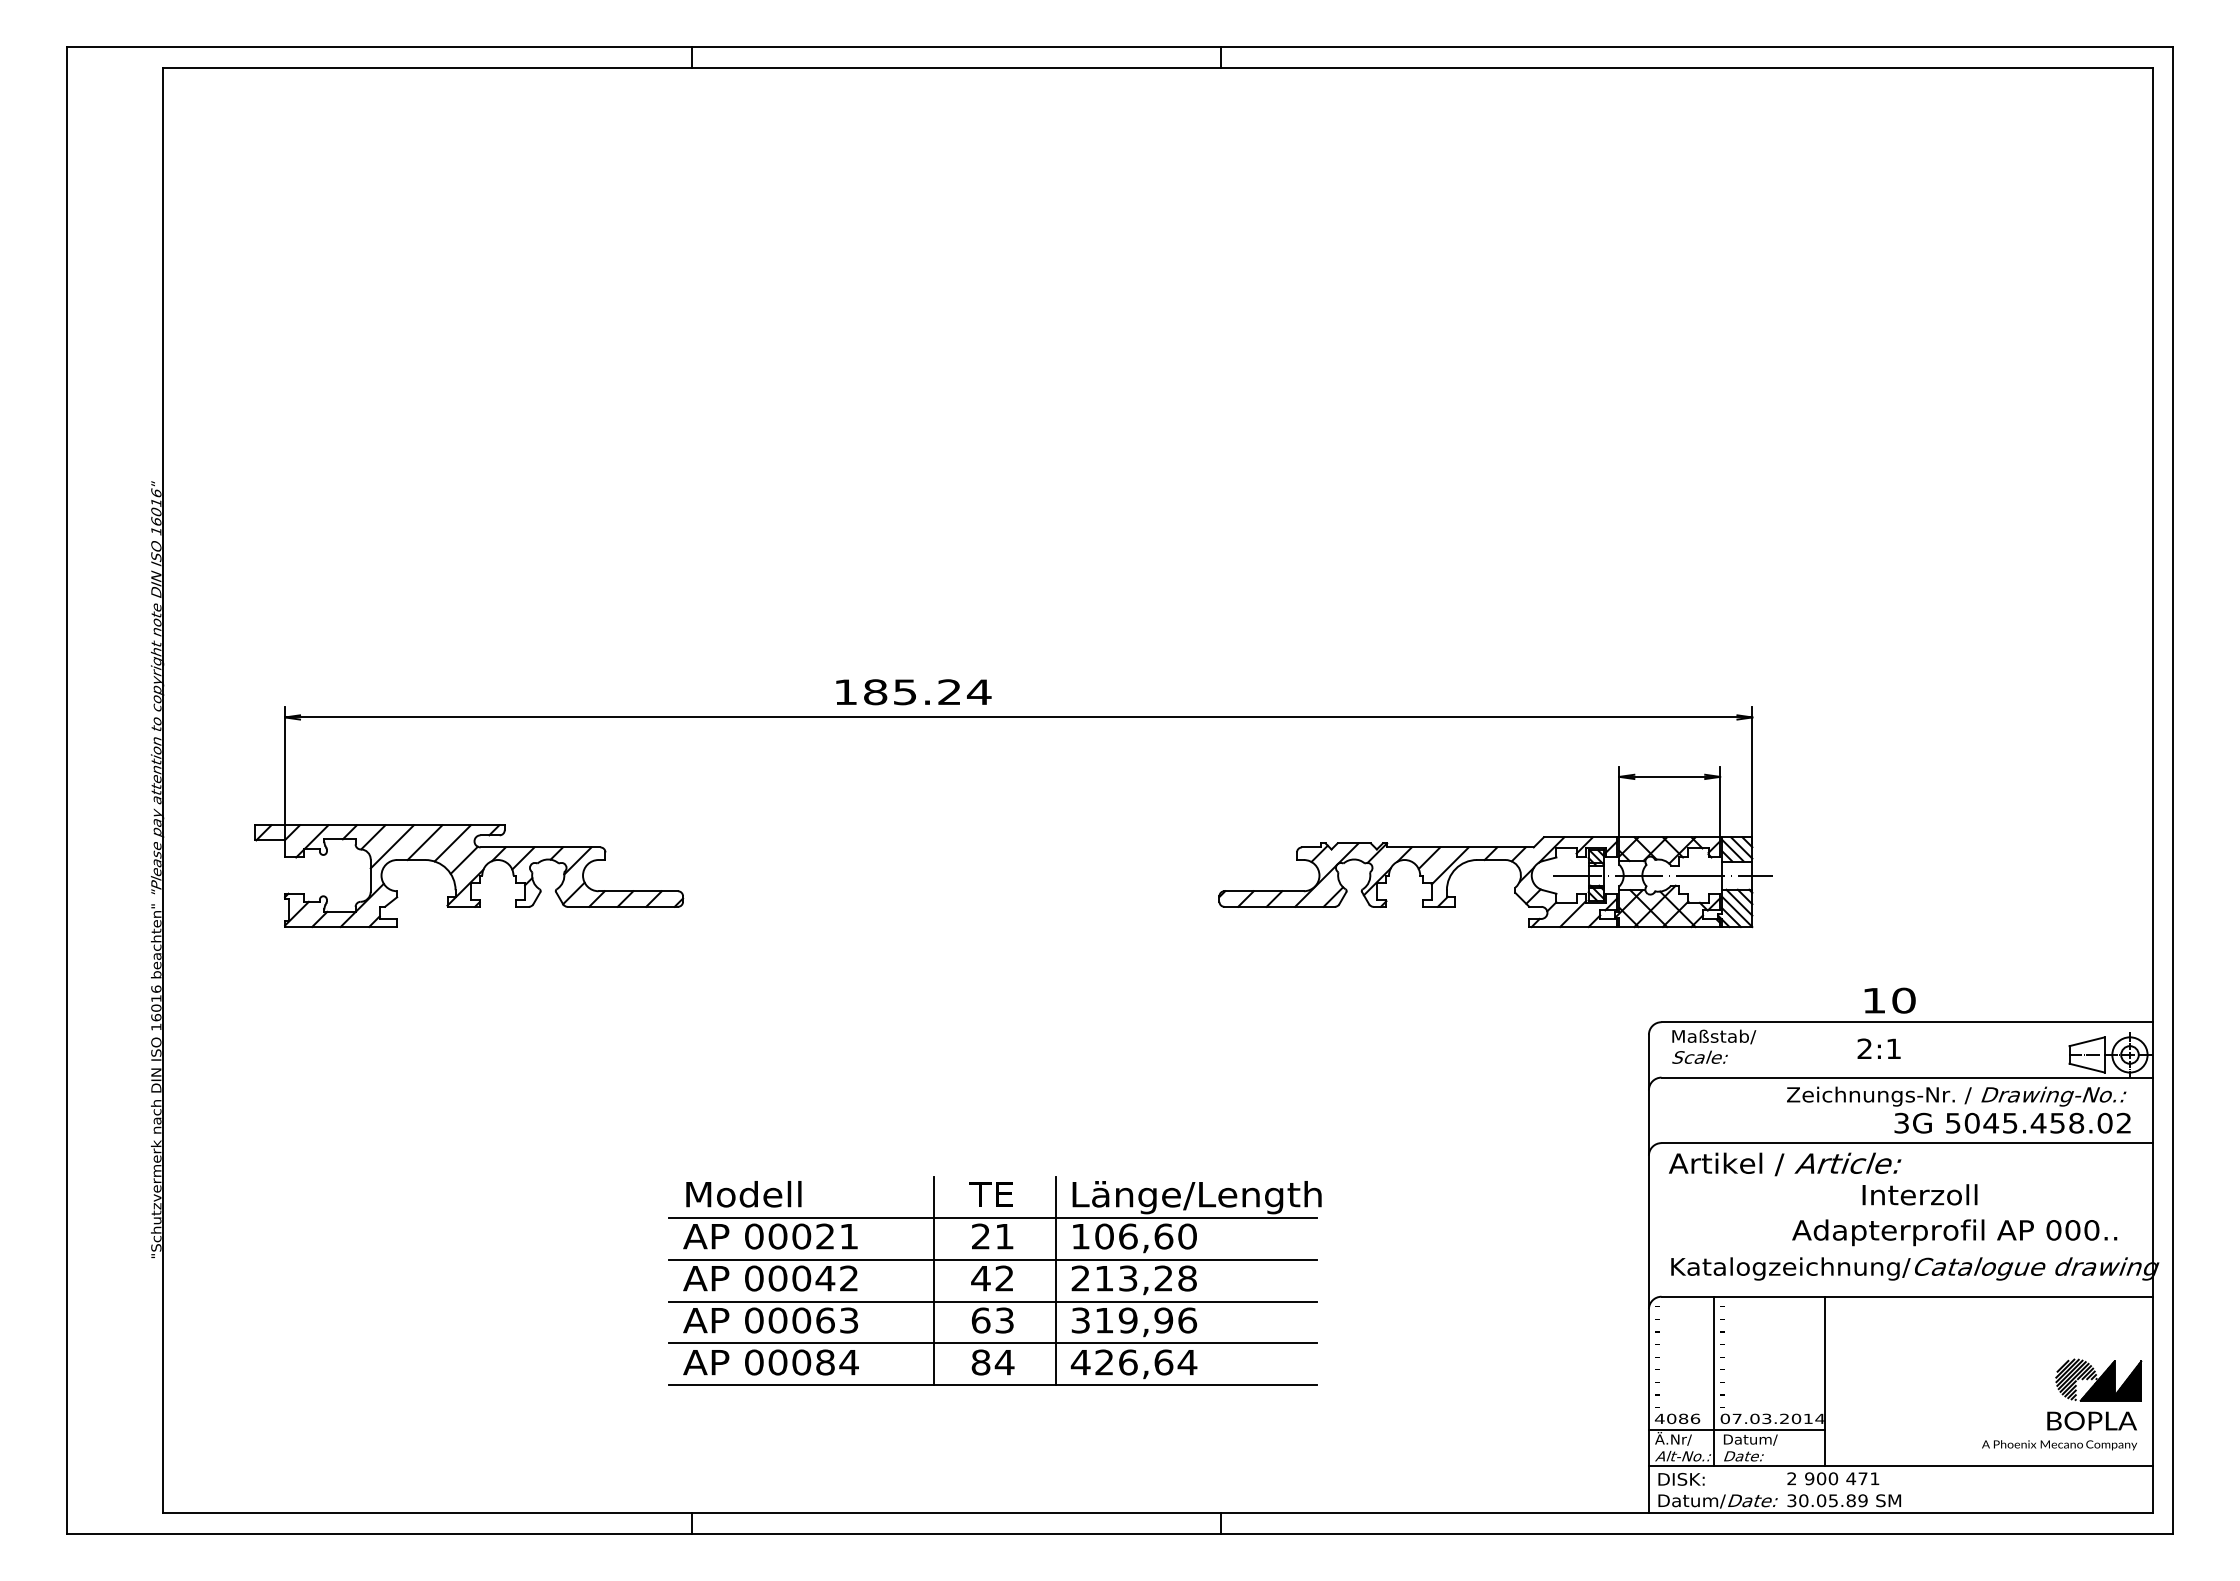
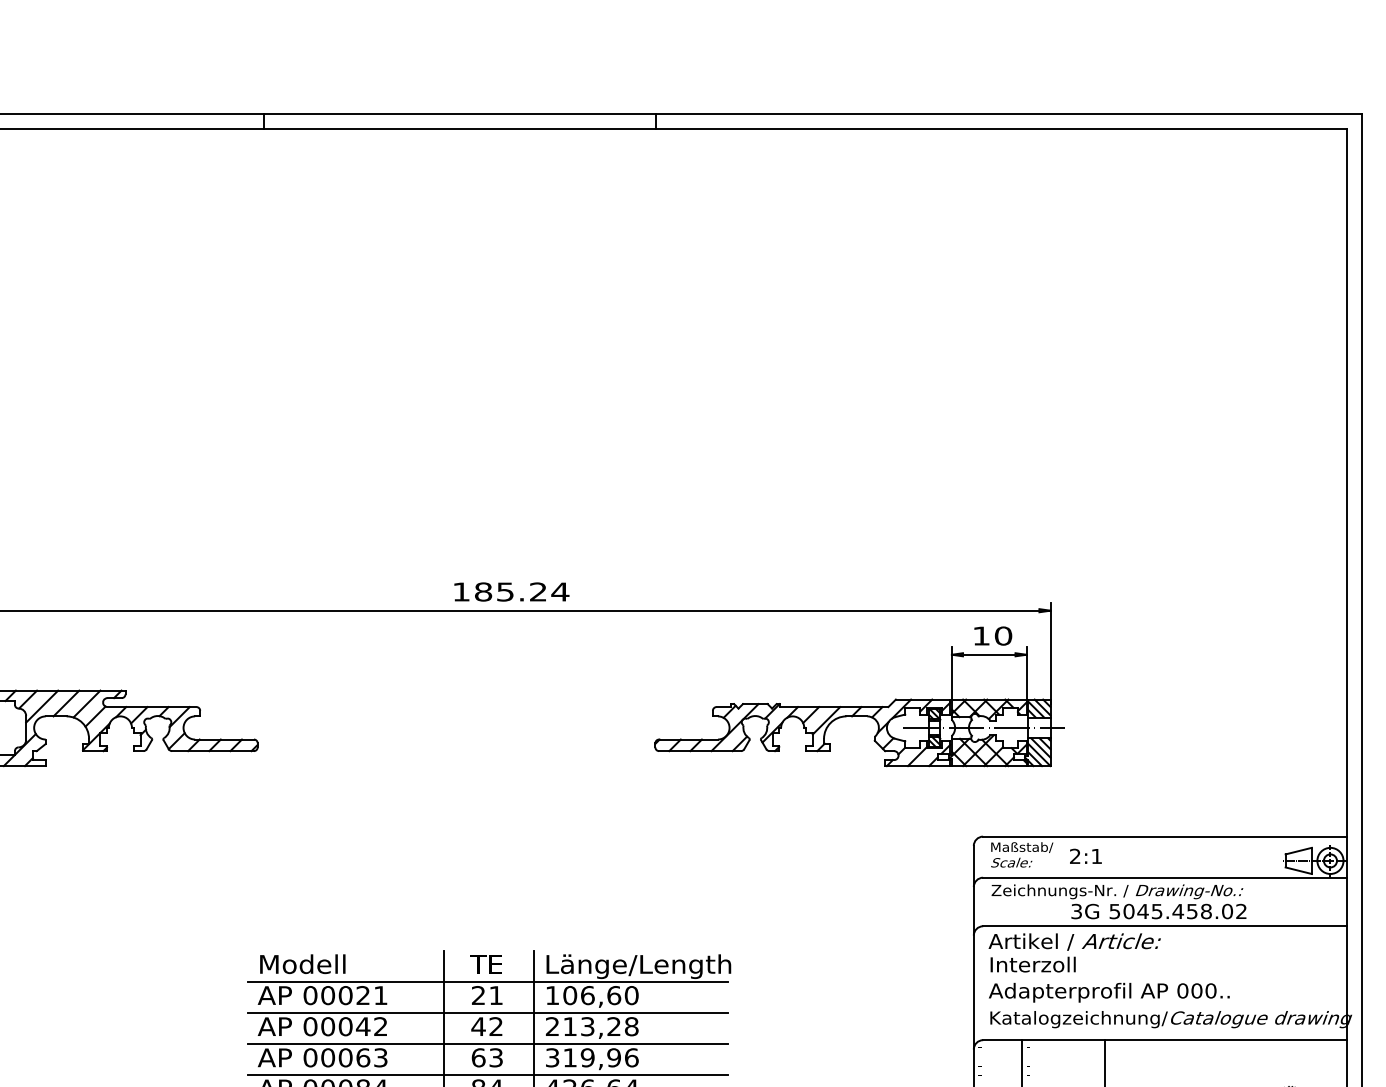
text: (913, 692) -> (511, 592), moved
text: (1889, 1000) -> (992, 635), moved
text: (1878, 1048) -> (1085, 856), moved
text: (1958, 1109) -> (1118, 901), moved
text: (1919, 1194) -> (1032, 964), moved
text: (1954, 1232) -> (1109, 992), moved

